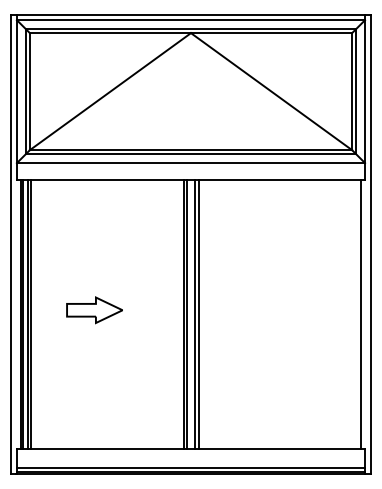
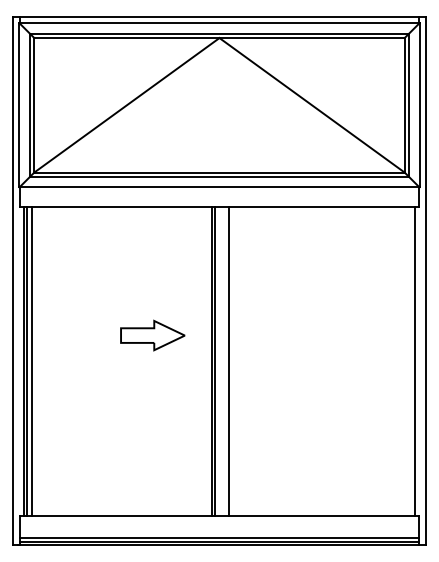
part: (94, 310) -> (152, 335), moved
line: (31, 314) -> (36, 361), removed
line: (195, 314) -> (224, 361), removed

